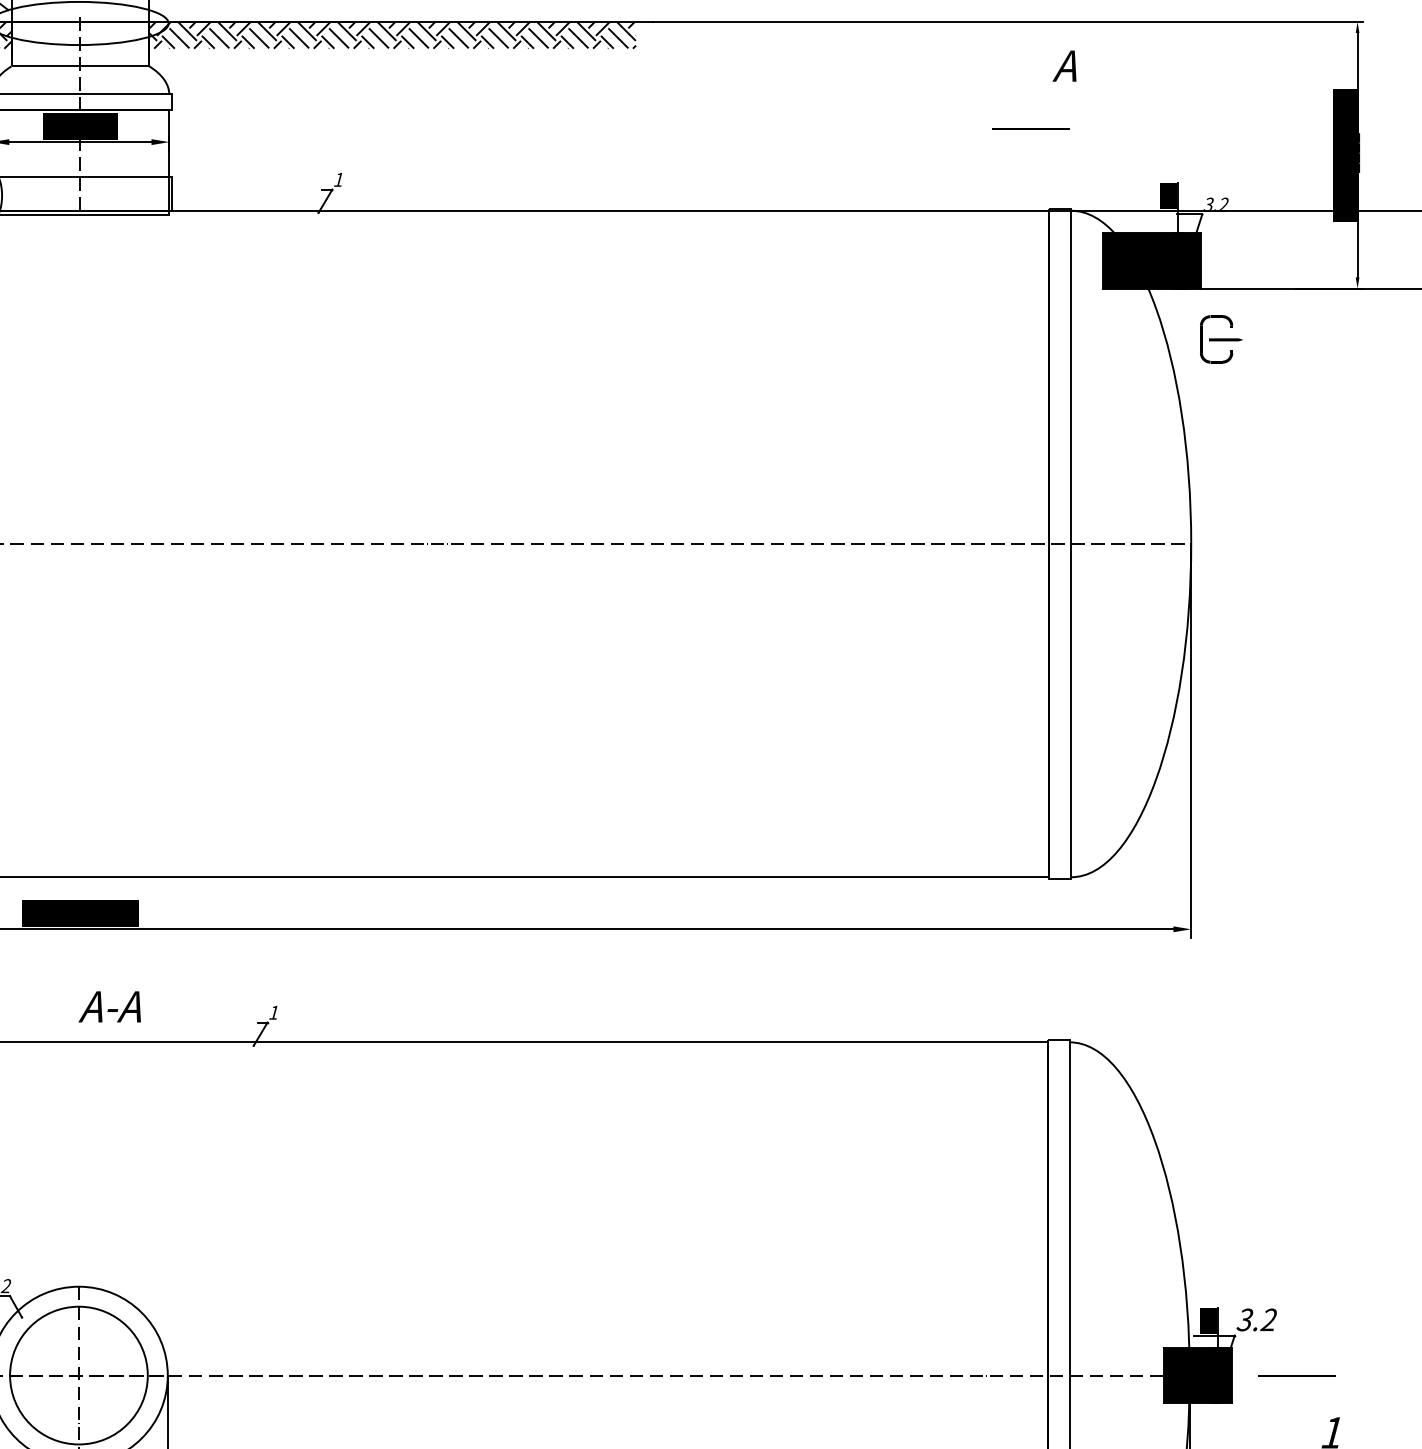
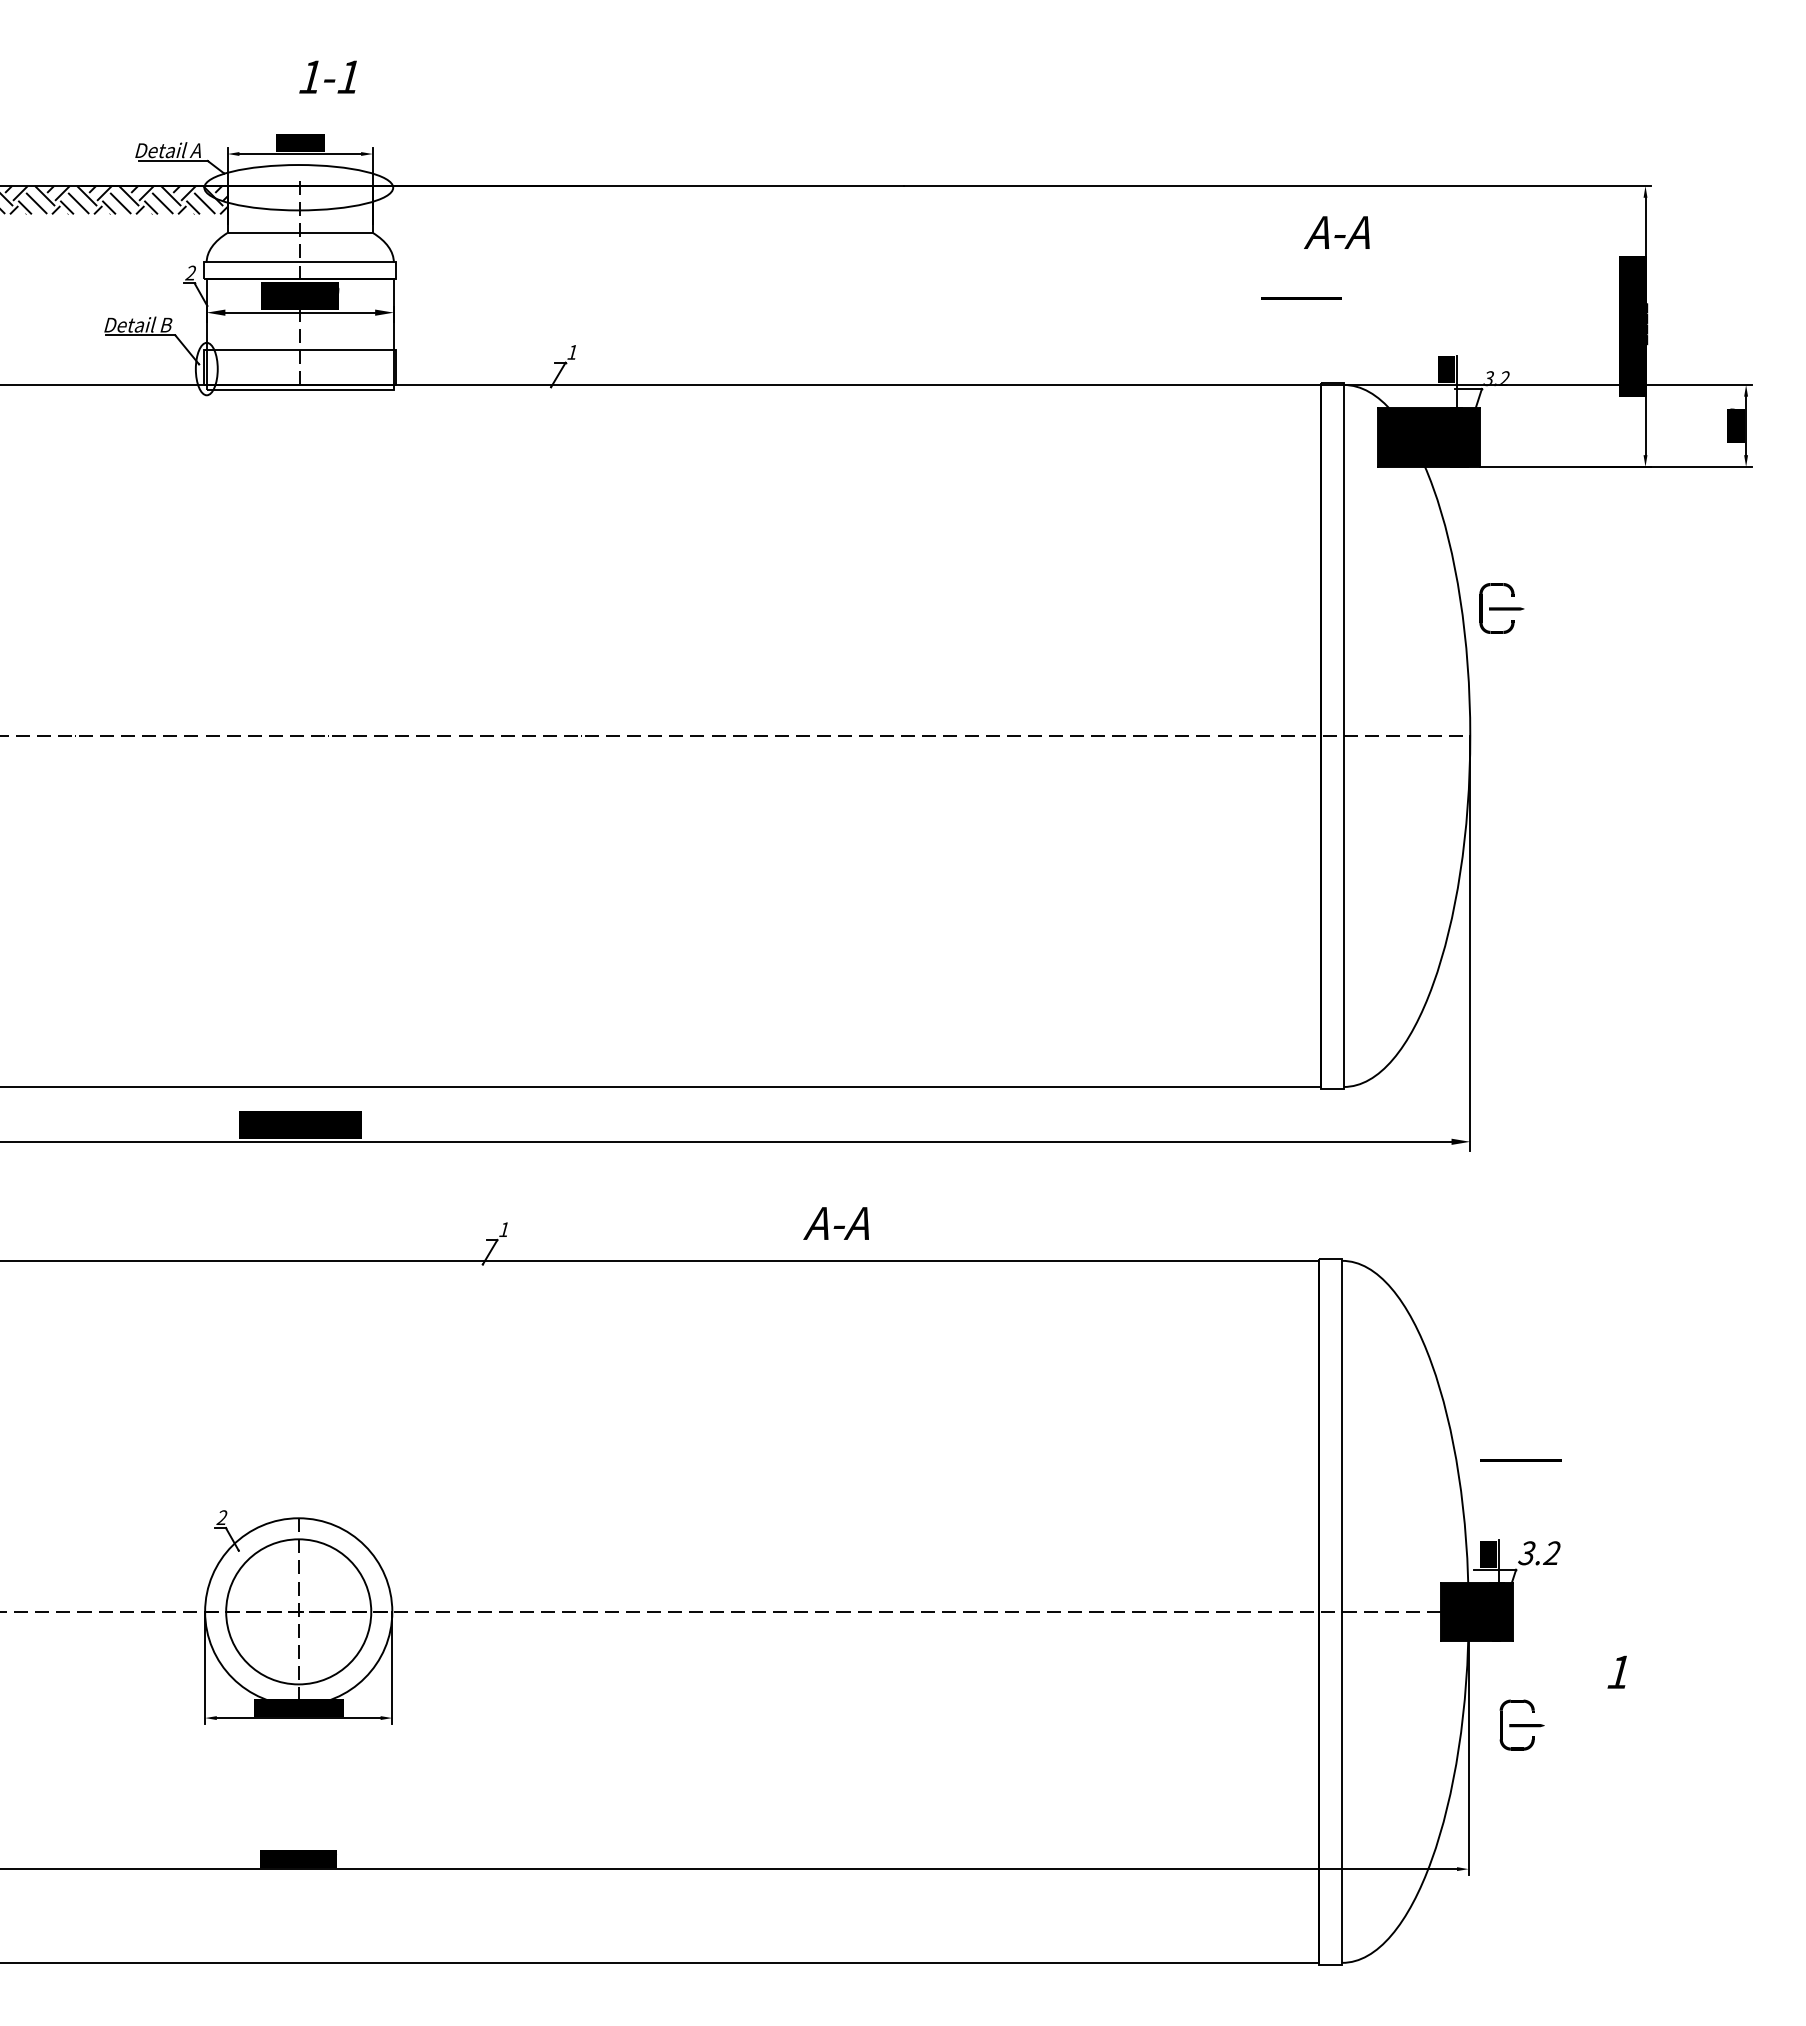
hatch: (392, 35) -> (629, 200), removed
text: (1064, 66) -> (1336, 232), А -> А-А
part: (1220, 339) -> (1501, 608), moved
text: (109, 1006) -> (835, 1223), moved
line: (1295, 1376) -> (1520, 1460), moved

